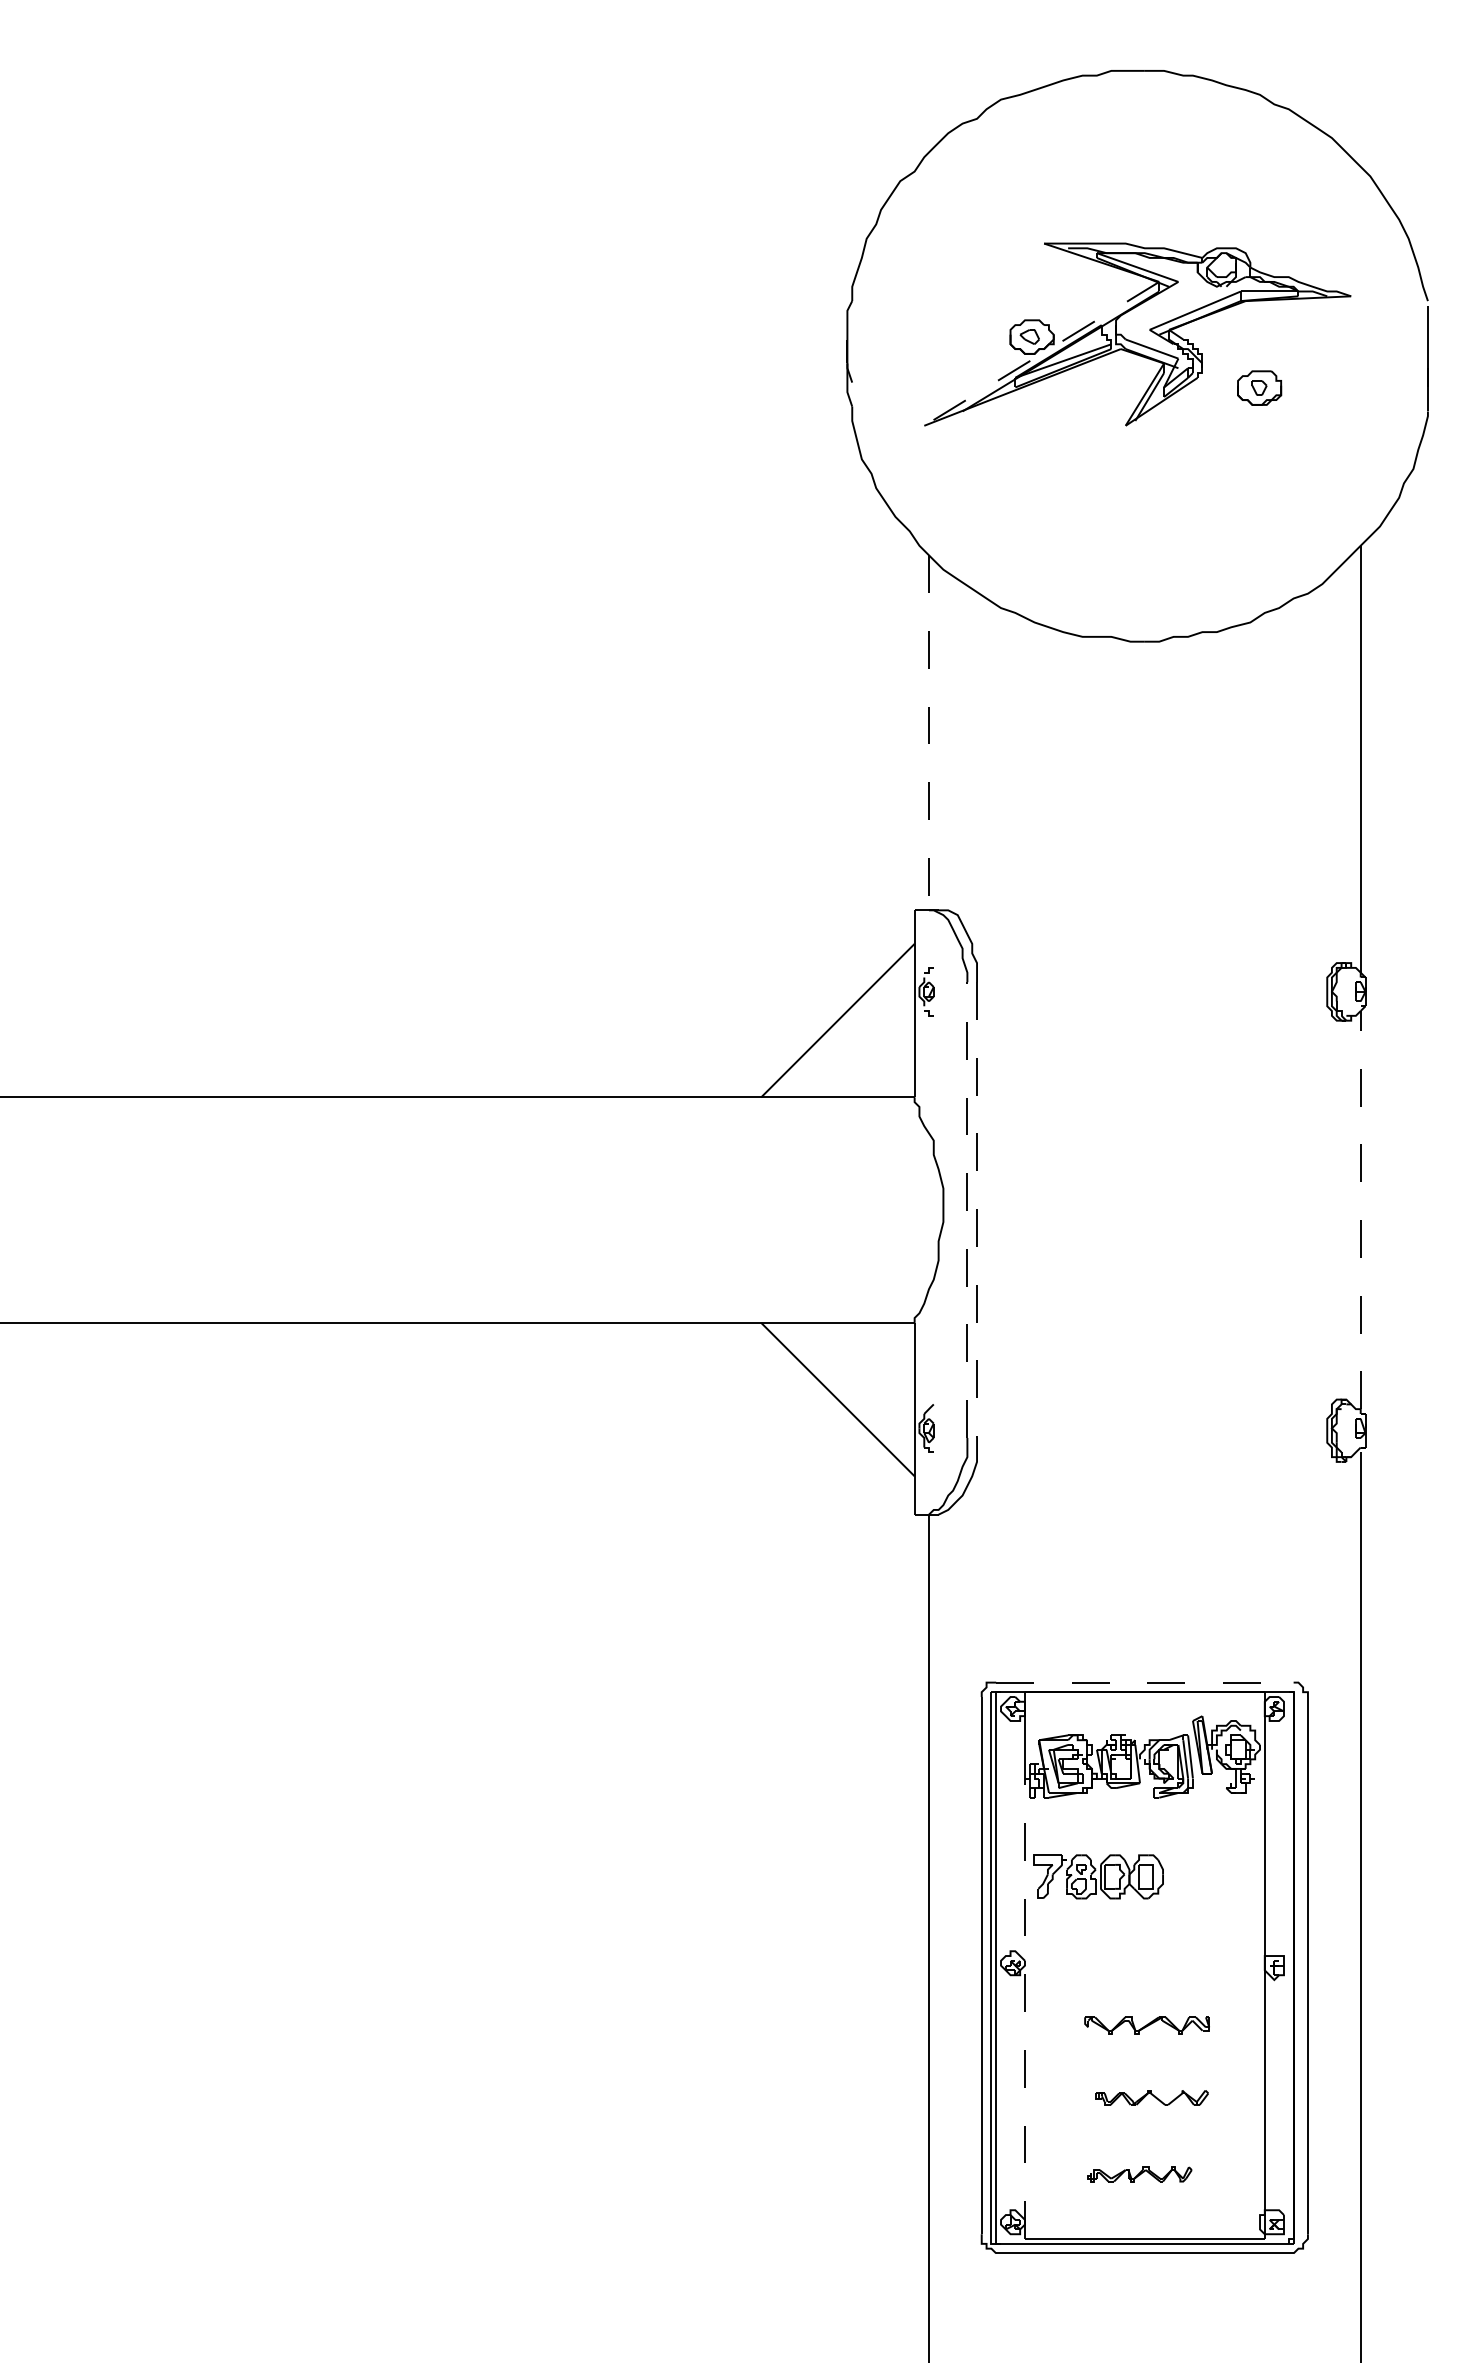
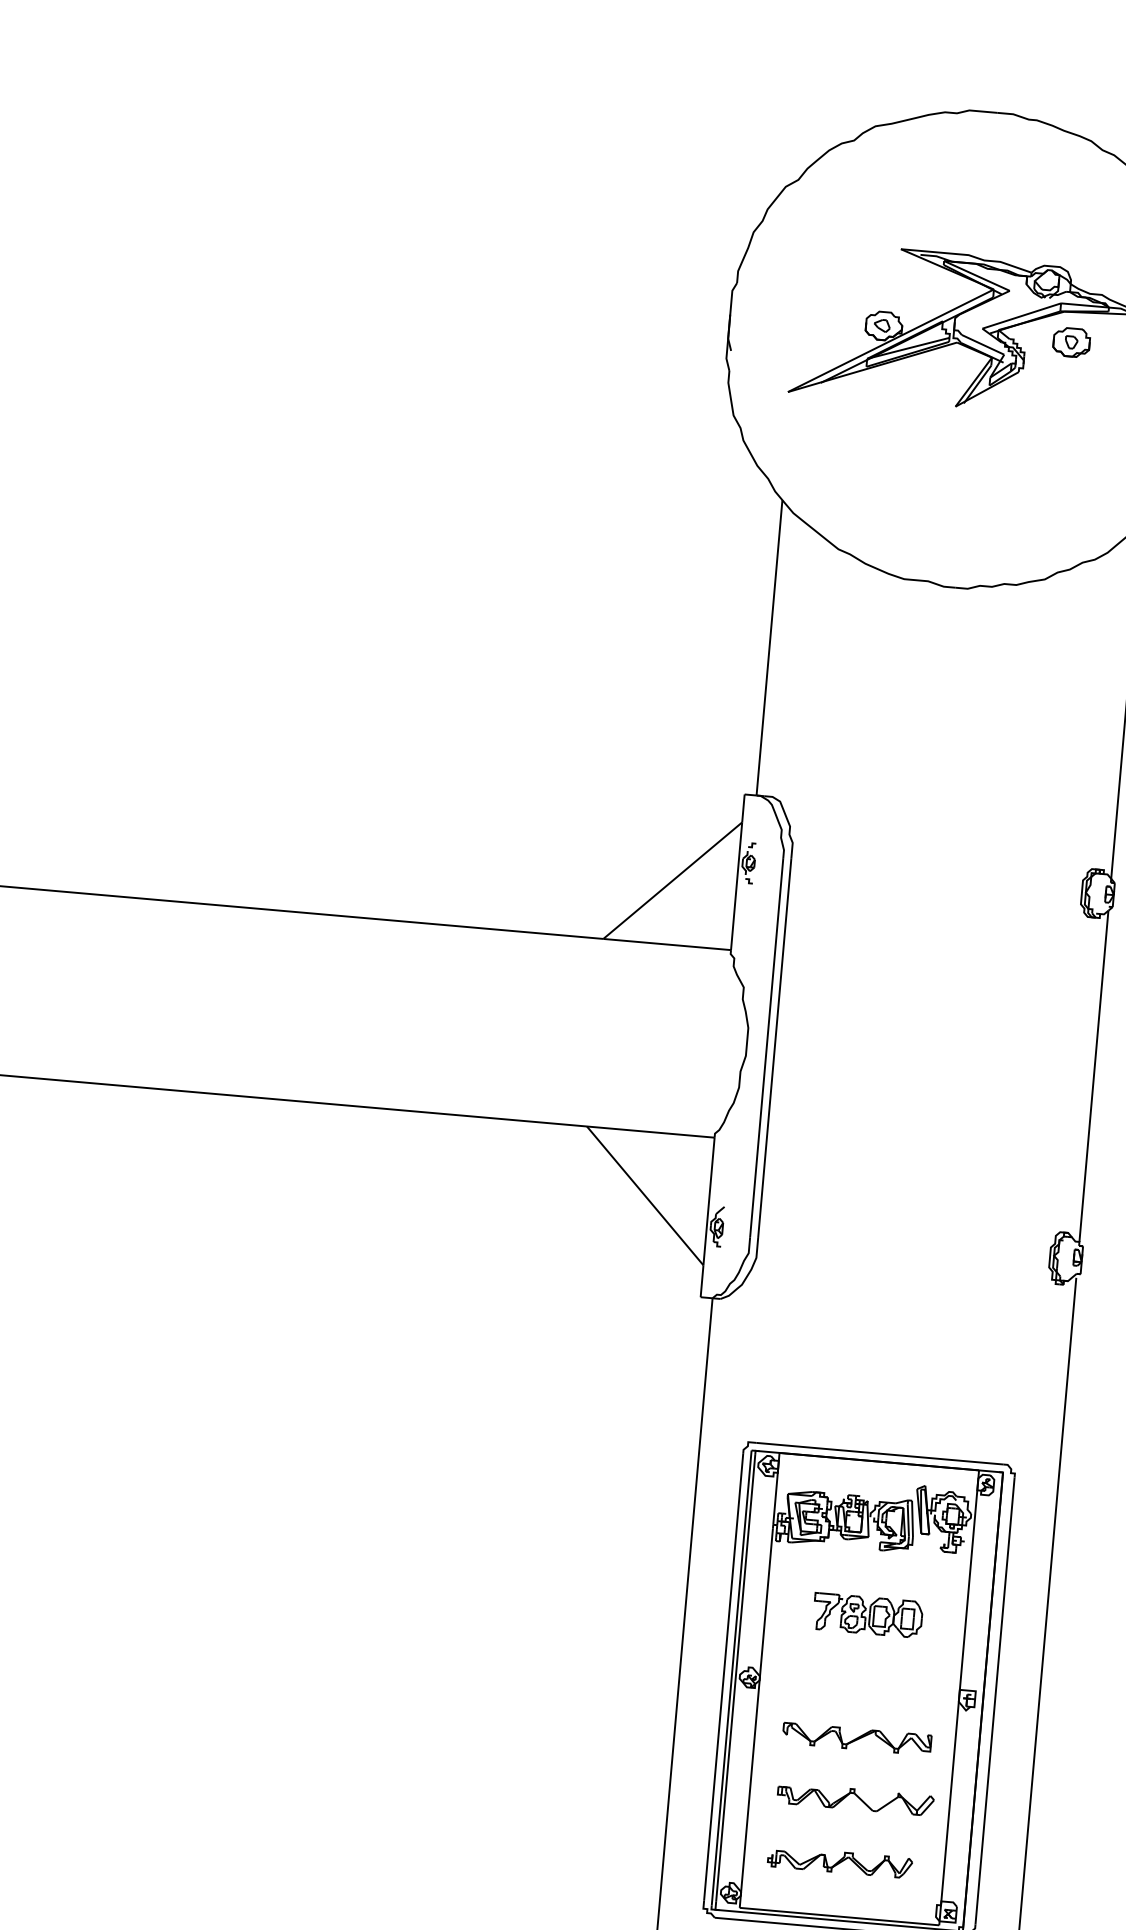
line: (1041, 353) -> (890, 340), dashed -> solid
part: (1259, 387) -> (1071, 342), moved
line: (928, 732) -> (769, 647), dashed -> solid
line: (1360, 1209) -> (1093, 1075), dashed -> solid
line: (967, 1210) -> (766, 1048), dashed -> solid
line: (977, 1210) -> (775, 1048), dashed -> solid
line: (1144, 1682) -> (879, 1453), dashed -> solid
part: (1098, 1876) -> (868, 1615), moved
line: (1024, 2011) -> (755, 1718), dashed -> solid
part: (1146, 2025) -> (856, 1739), size x1.43
part: (1152, 2097) -> (856, 1799), size x1.67
part: (1139, 2174) -> (839, 1862), size x1.67

